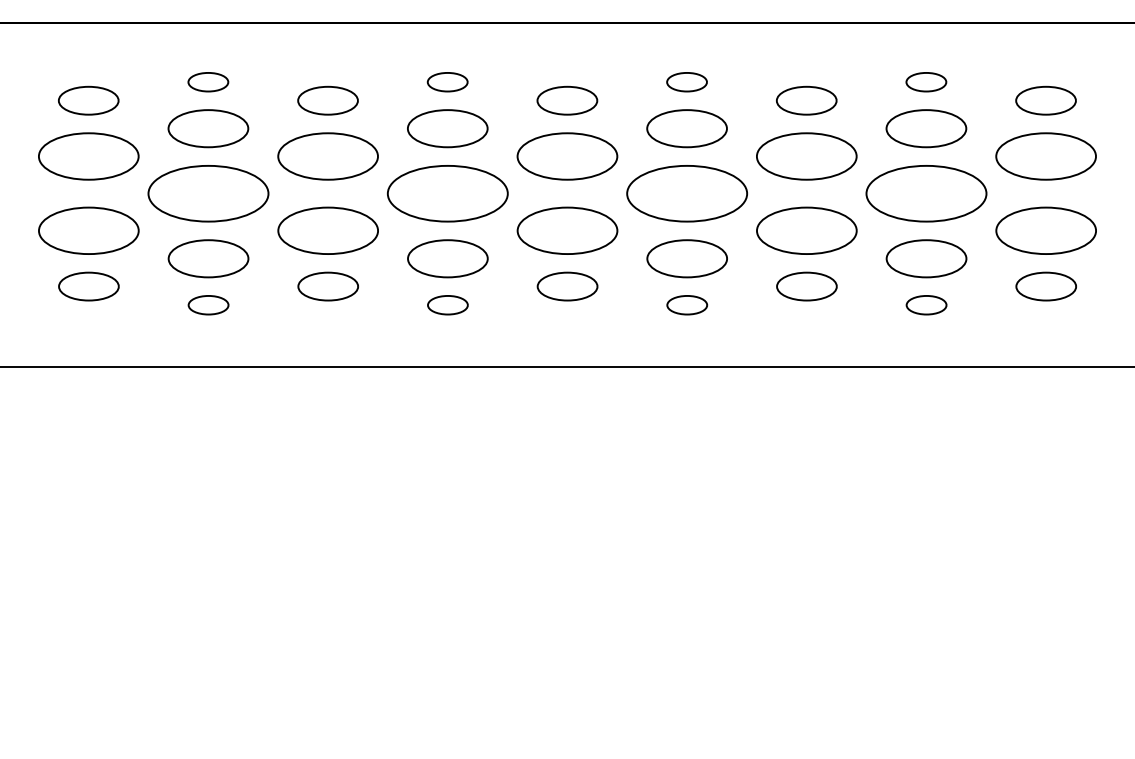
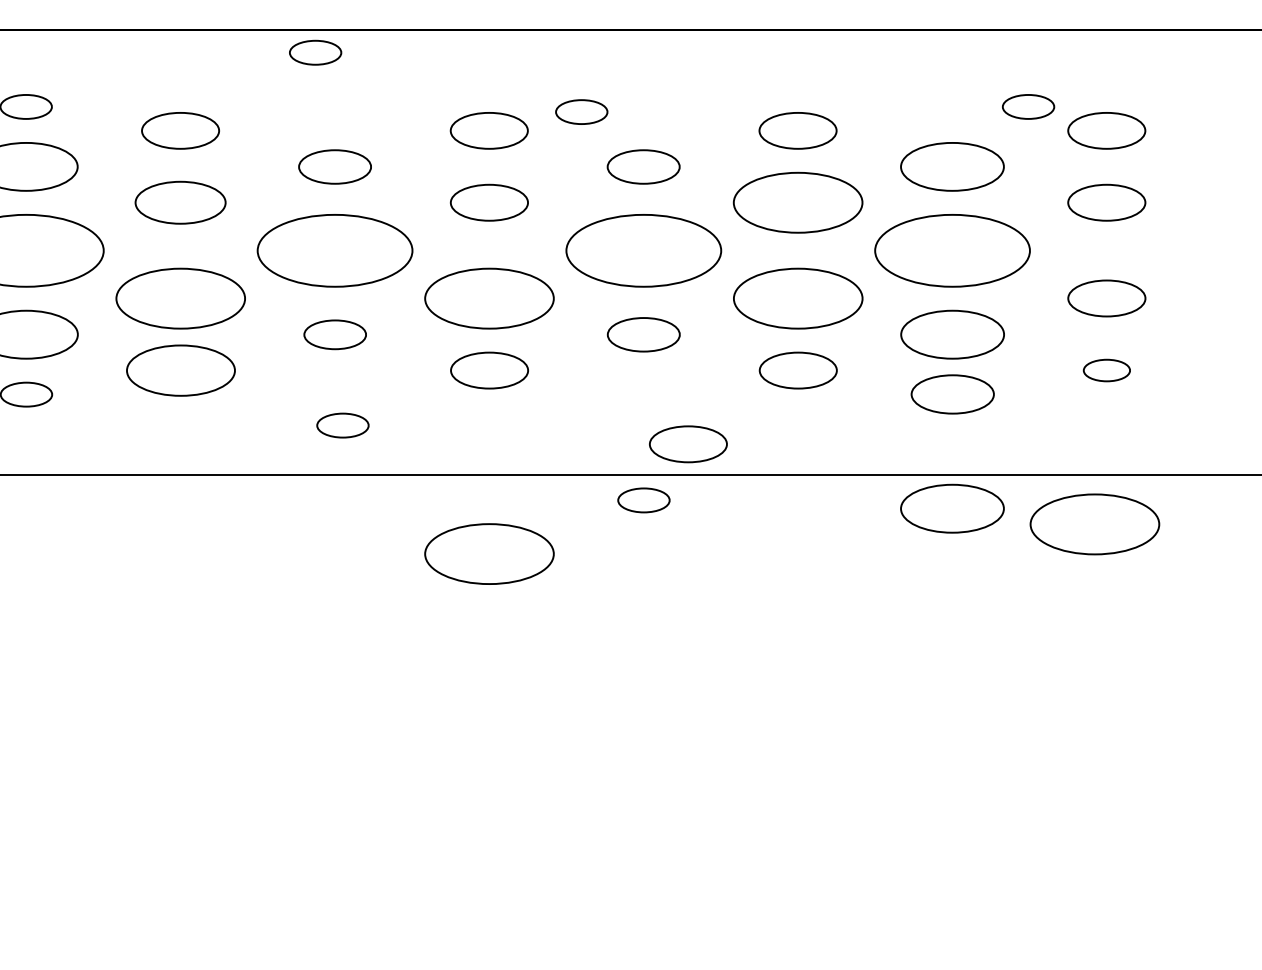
part: (447, 82) -> (315, 53), moved
part: (686, 82) -> (581, 112), moved
part: (926, 82) -> (1028, 107), moved
part: (447, 128) -> (334, 166), size x0.7
part: (686, 128) -> (642, 166), size x0.7
part: (327, 156) -> (179, 202), size x0.7
part: (567, 156) -> (489, 202), size x0.6
part: (1045, 156) -> (1106, 202), size x0.6
part: (1045, 230) -> (1106, 298), size x0.6
part: (447, 258) -> (334, 334), size x0.6
part: (686, 258) -> (642, 334), size x0.7
part: (327, 286) -> (179, 370), size x1.4
part: (1045, 286) -> (1106, 370), size x0.6
part: (447, 305) -> (342, 425), moved
part: (687, 305) -> (644, 500), moved
part: (926, 305) -> (952, 394), size x1.6
part: (721, 343) -> (688, 444), added
part: (926, 393) -> (952, 508), added
part: (1036, 405) -> (1094, 523), added
part: (567, 428) -> (489, 553), added

